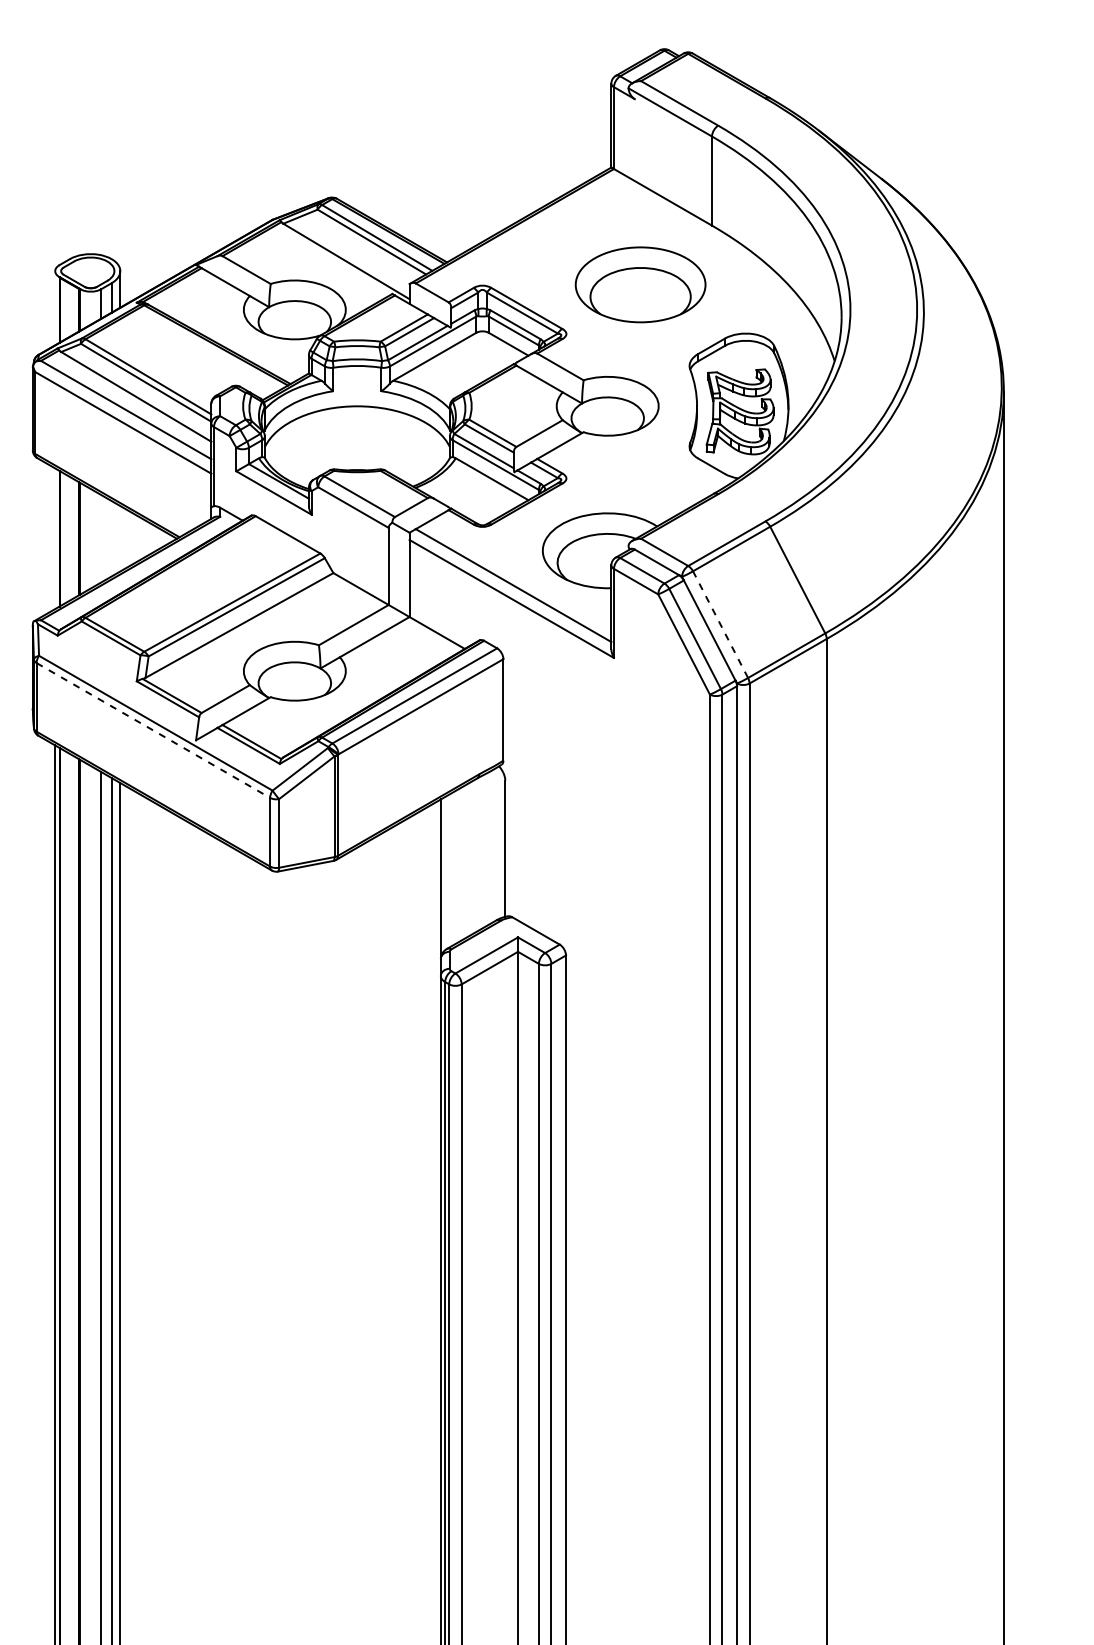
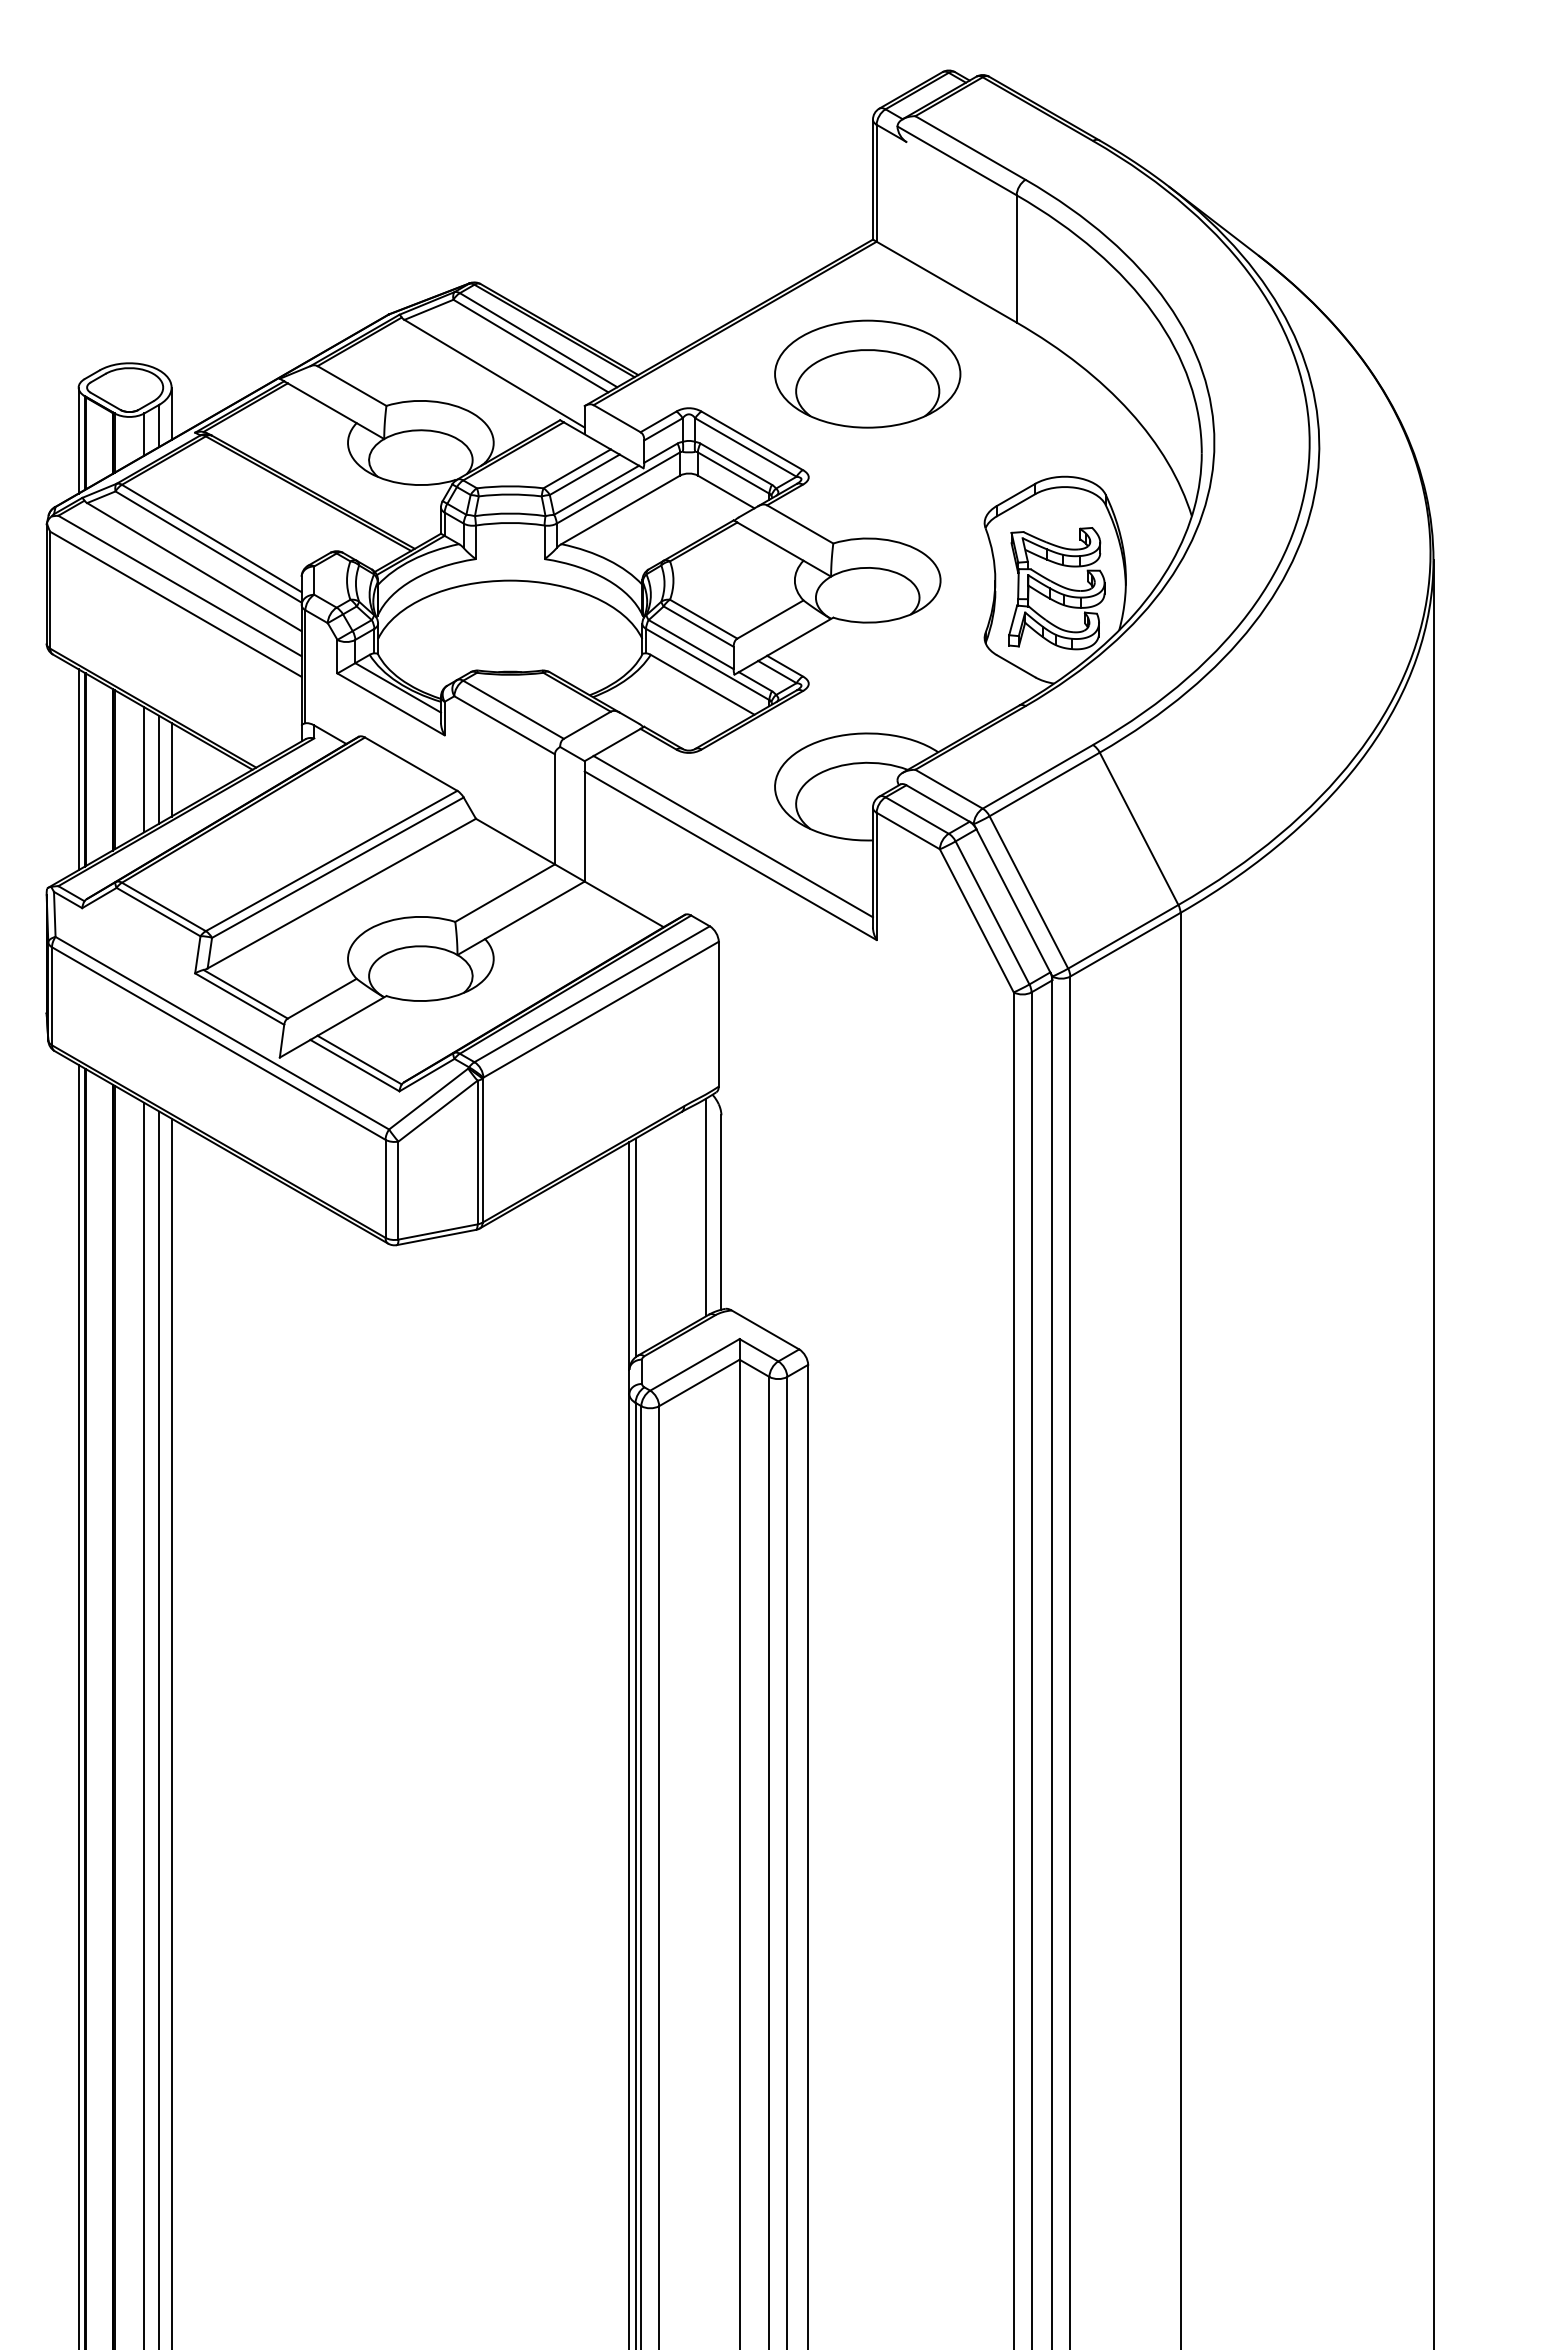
part: (640, 284) -> (867, 373), moved
line: (55, 308) -> (78, 440), added
line: (55, 538) -> (78, 769), added
line: (101, 538) -> (144, 769), added
line: (111, 538) -> (159, 769), added
line: (120, 538) -> (171, 769), added
line: (720, 624) -> (1028, 892), dashed -> solid
line: (153, 730) -> (218, 1043), dashed -> solid
line: (494, 845) -> (706, 1207), added
line: (445, 873) -> (635, 1247), added

